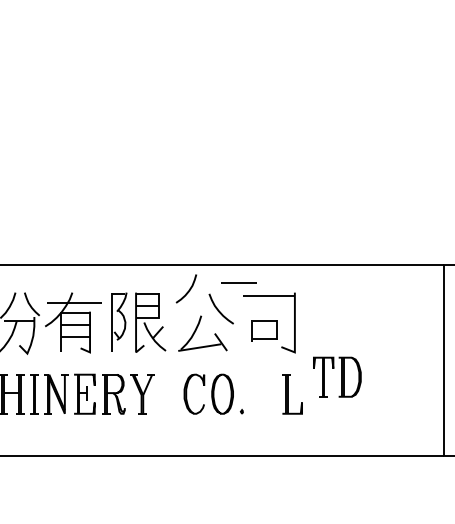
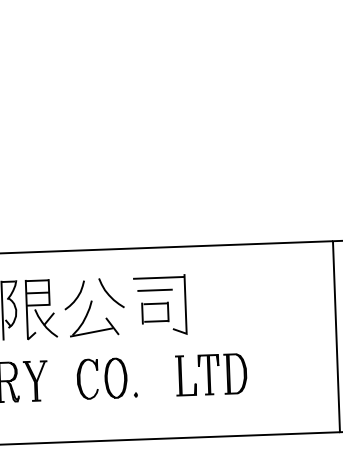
line: (238, 282) -> (154, 290), moved
curve: (188, 290) -> (76, 296), moved
part: (337, 376) -> (222, 373), moved

